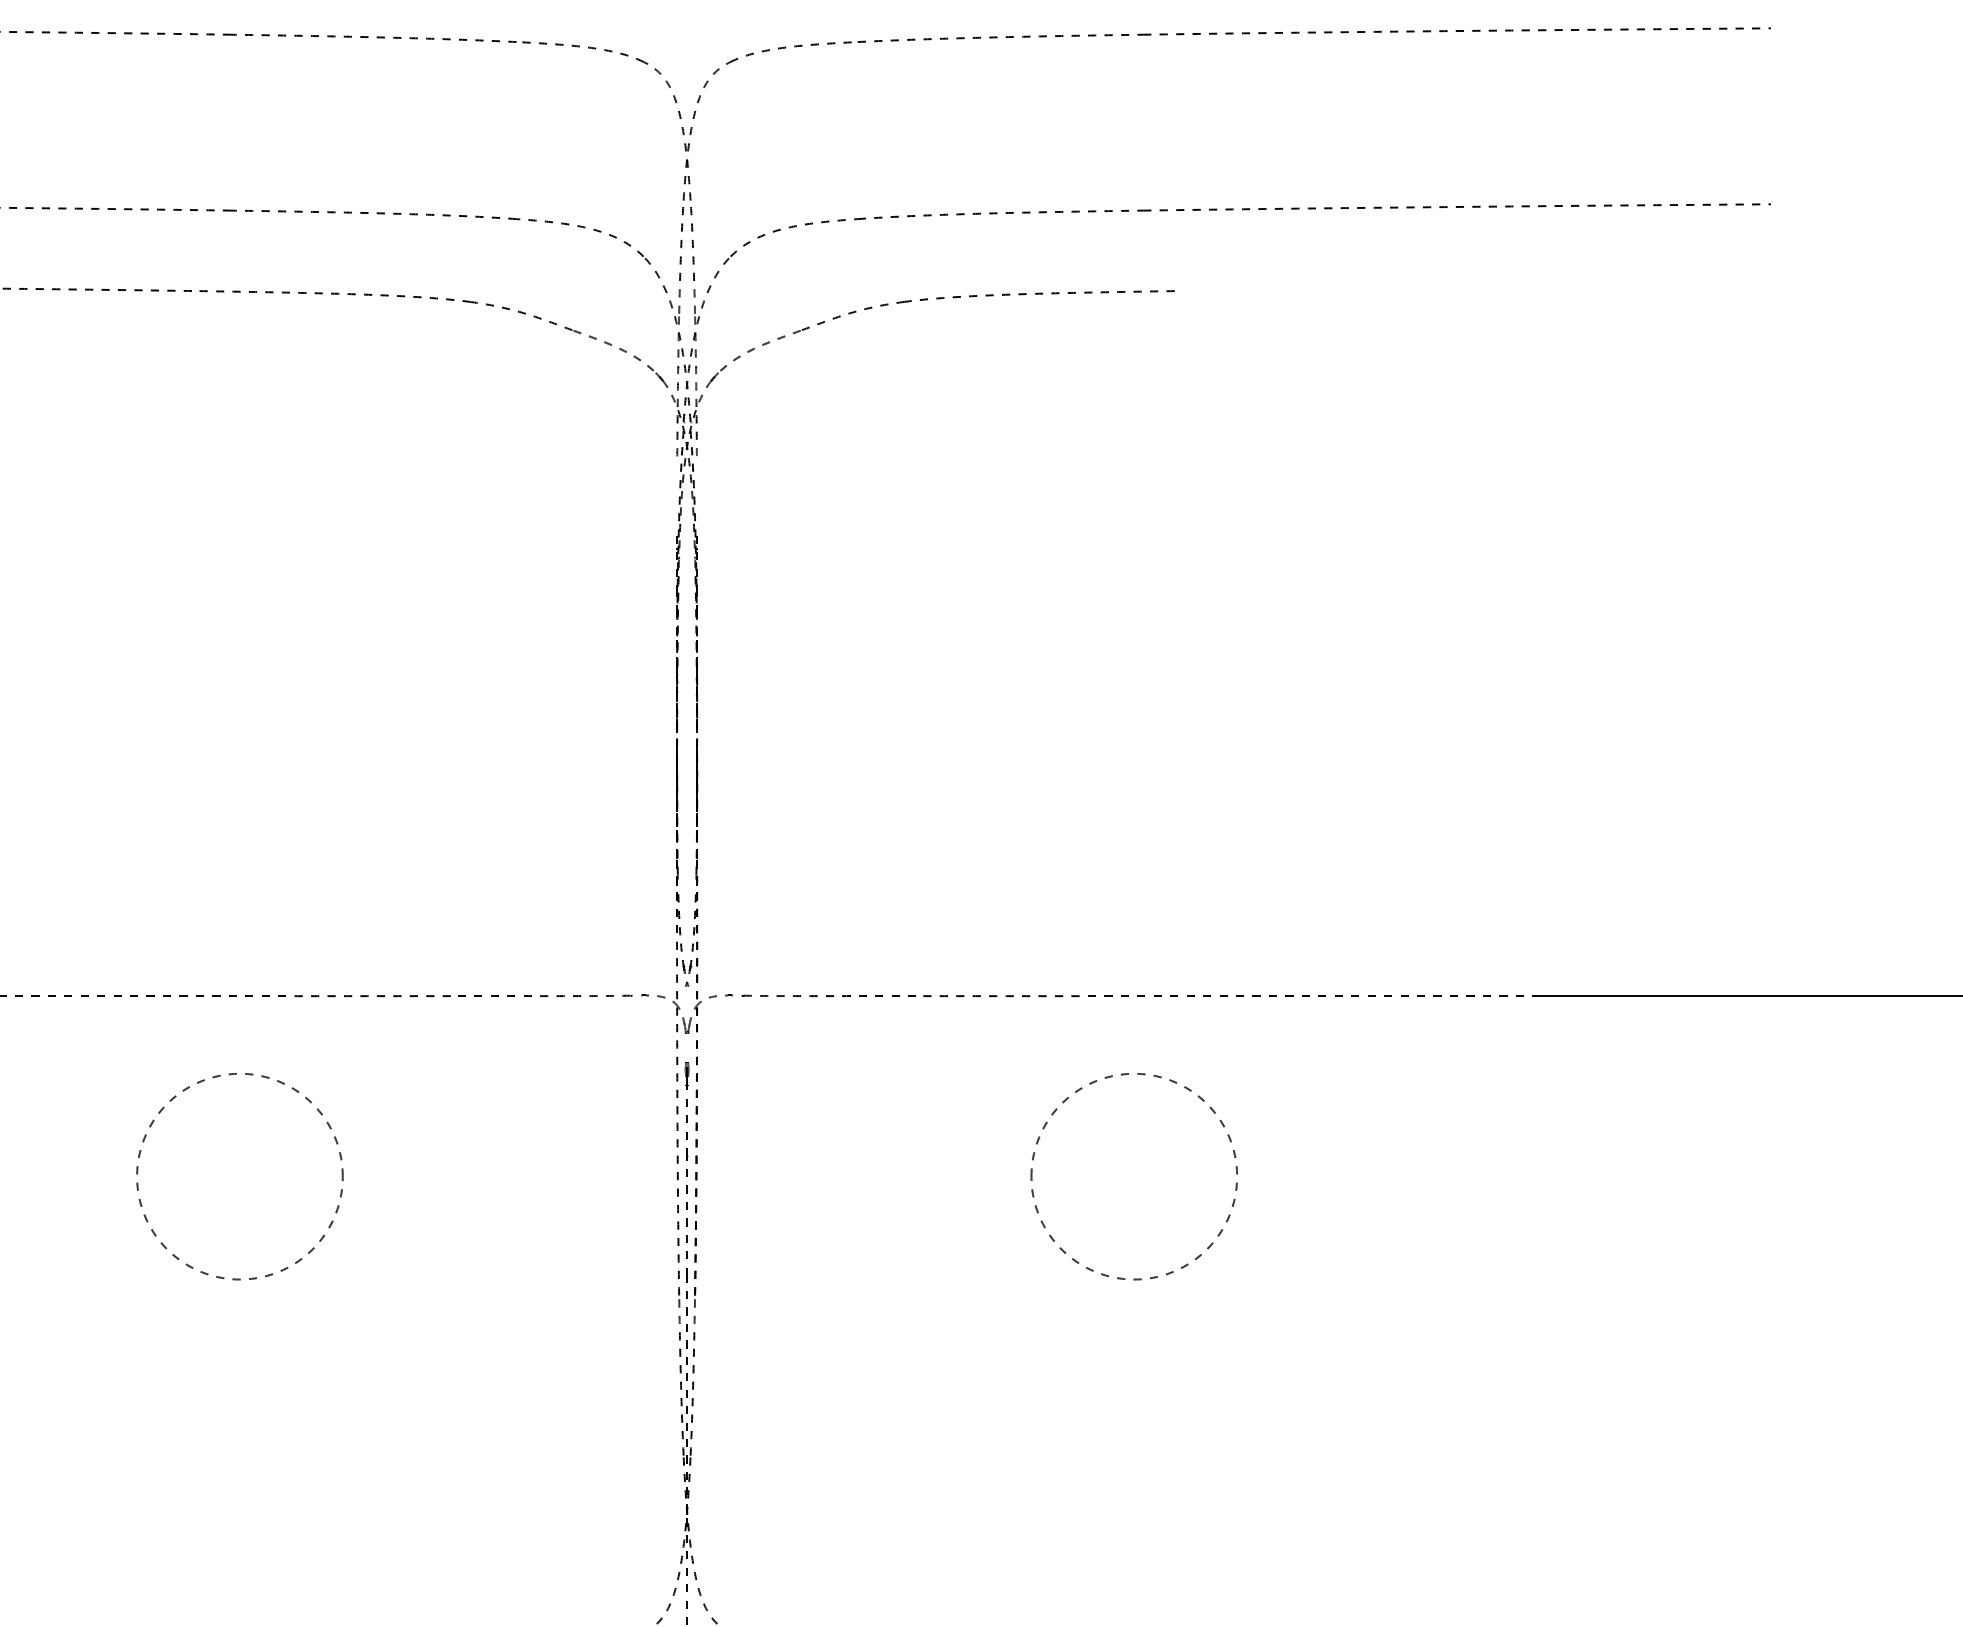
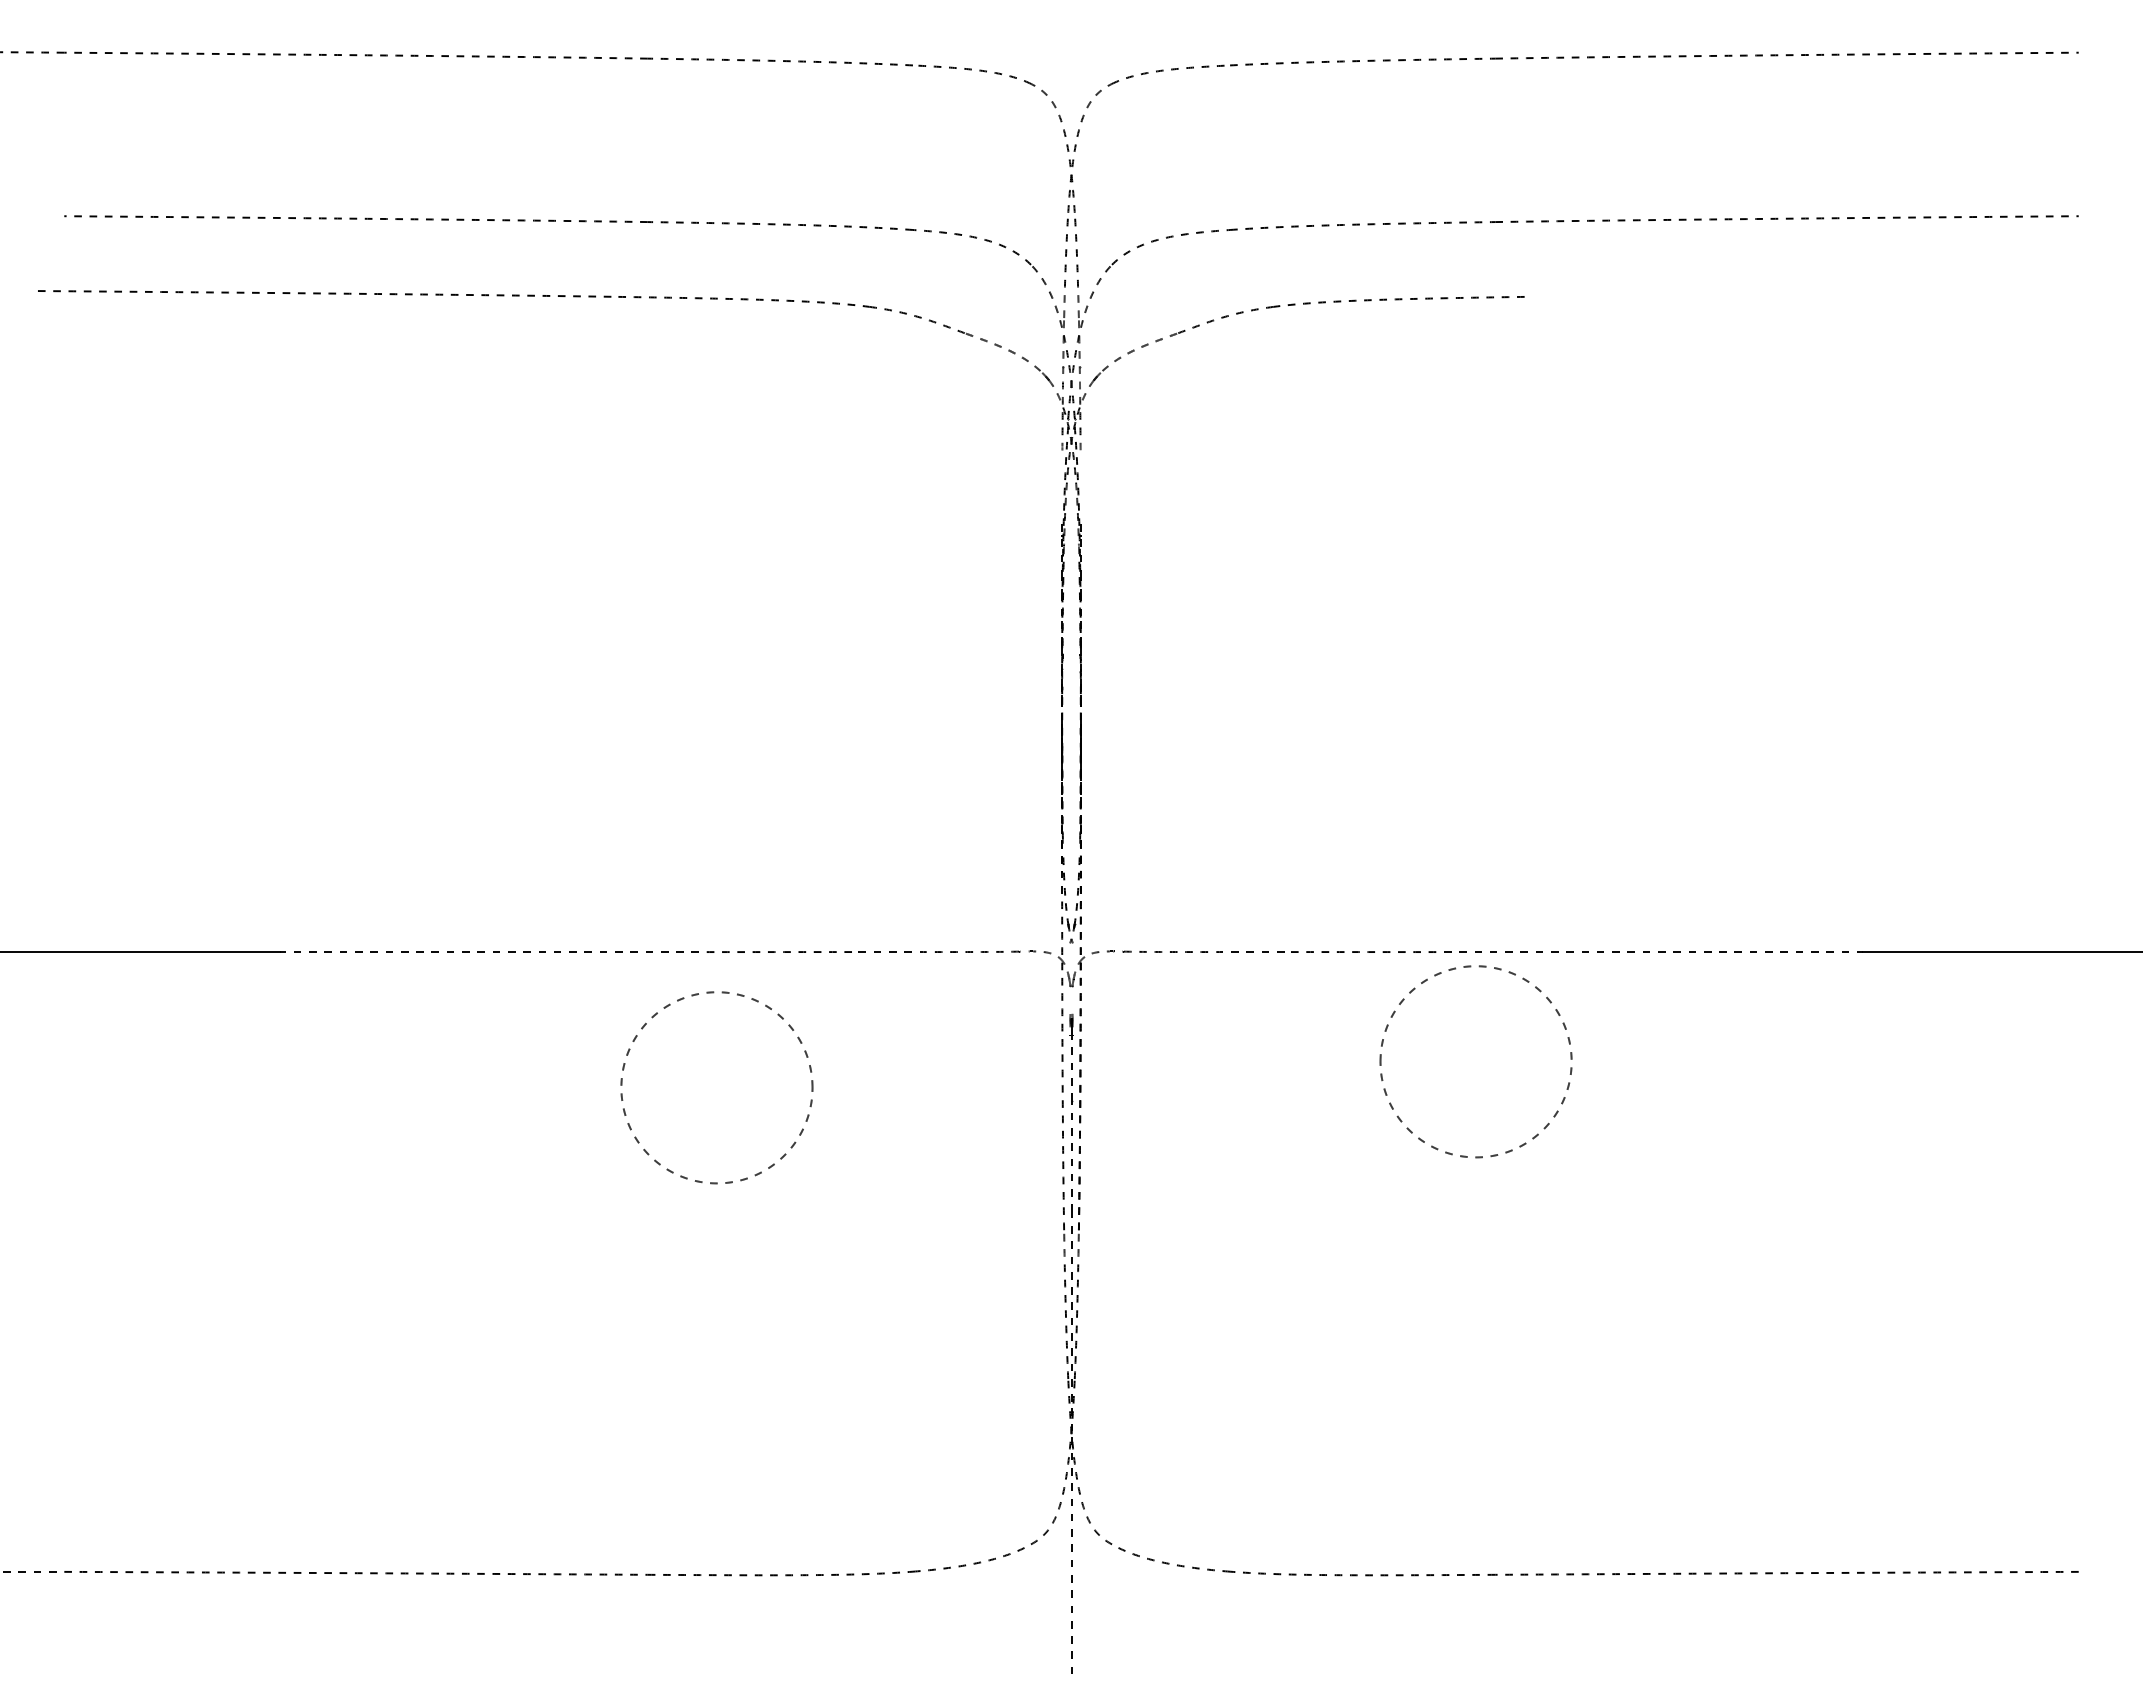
part: (174, 1098) -> (656, 1015), moved
part: (1038, 1141) -> (1387, 1029), moved

